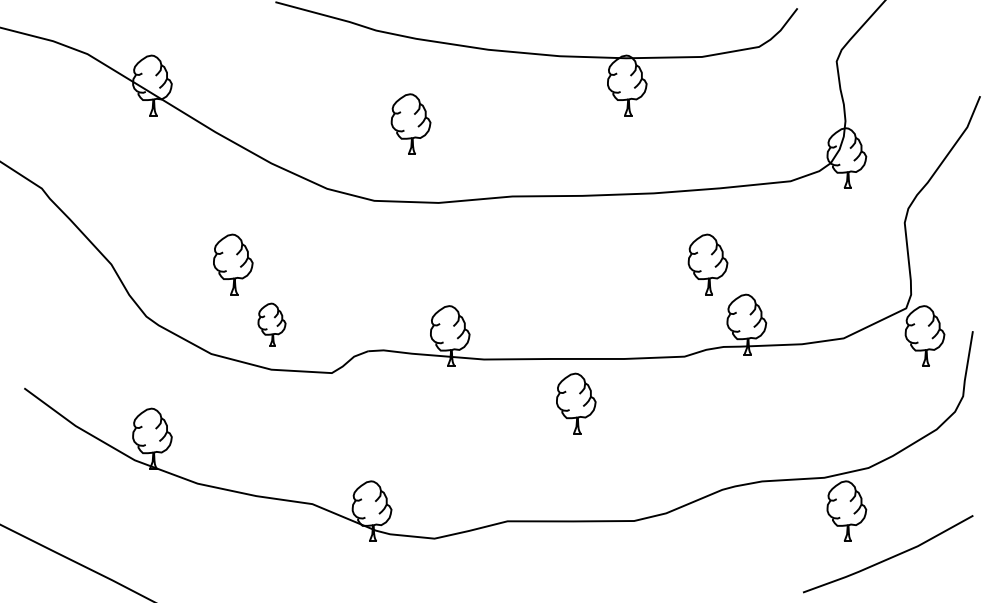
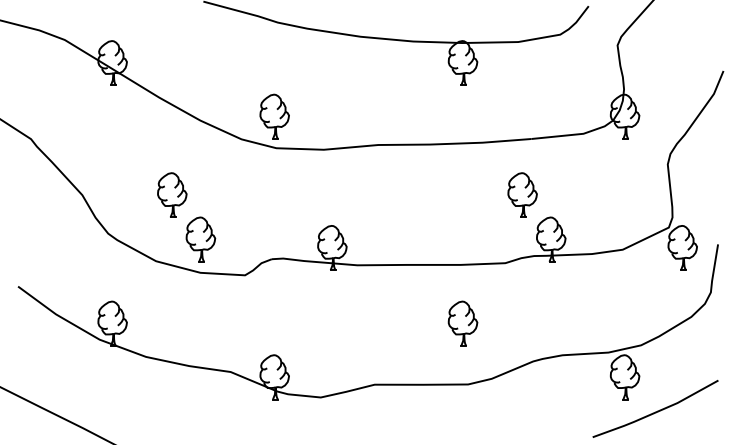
part: (410, 123) -> (274, 116), moved
part: (271, 324) -> (200, 239), size x1.43
part: (576, 403) -> (463, 323), moved

